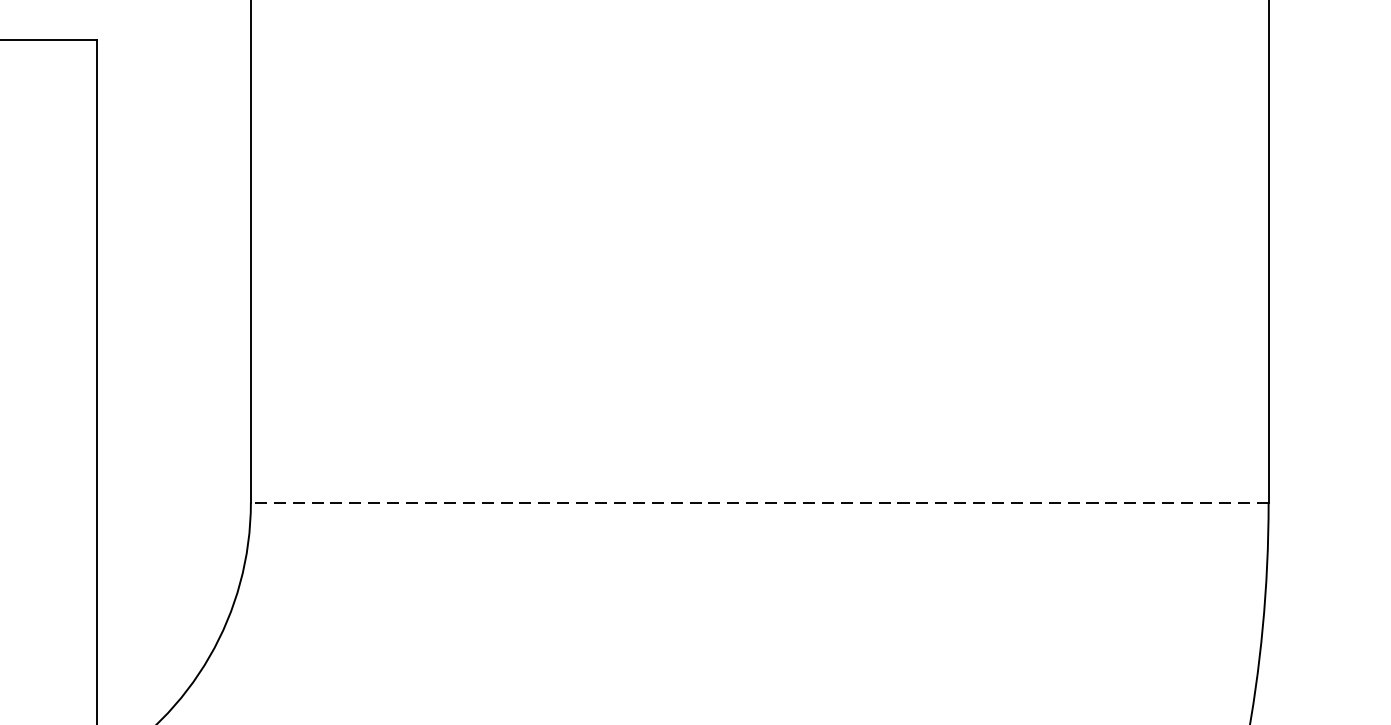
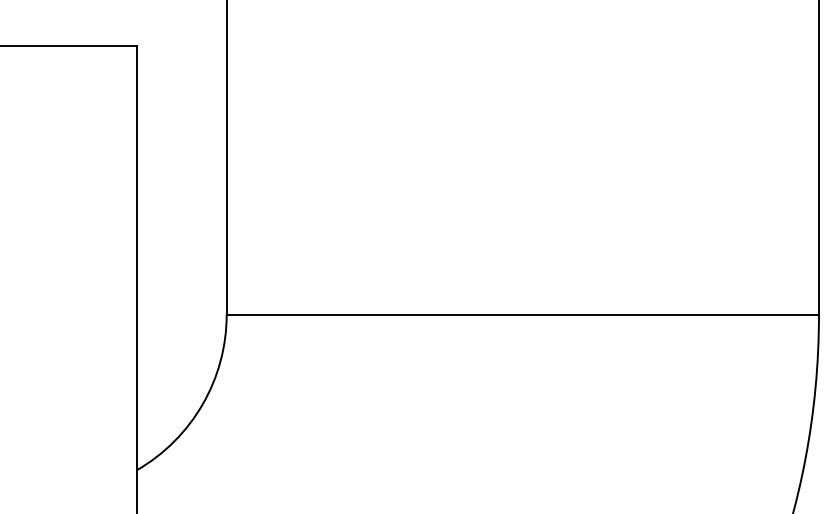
line: (759, 502) -> (522, 314), dashed -> solid

